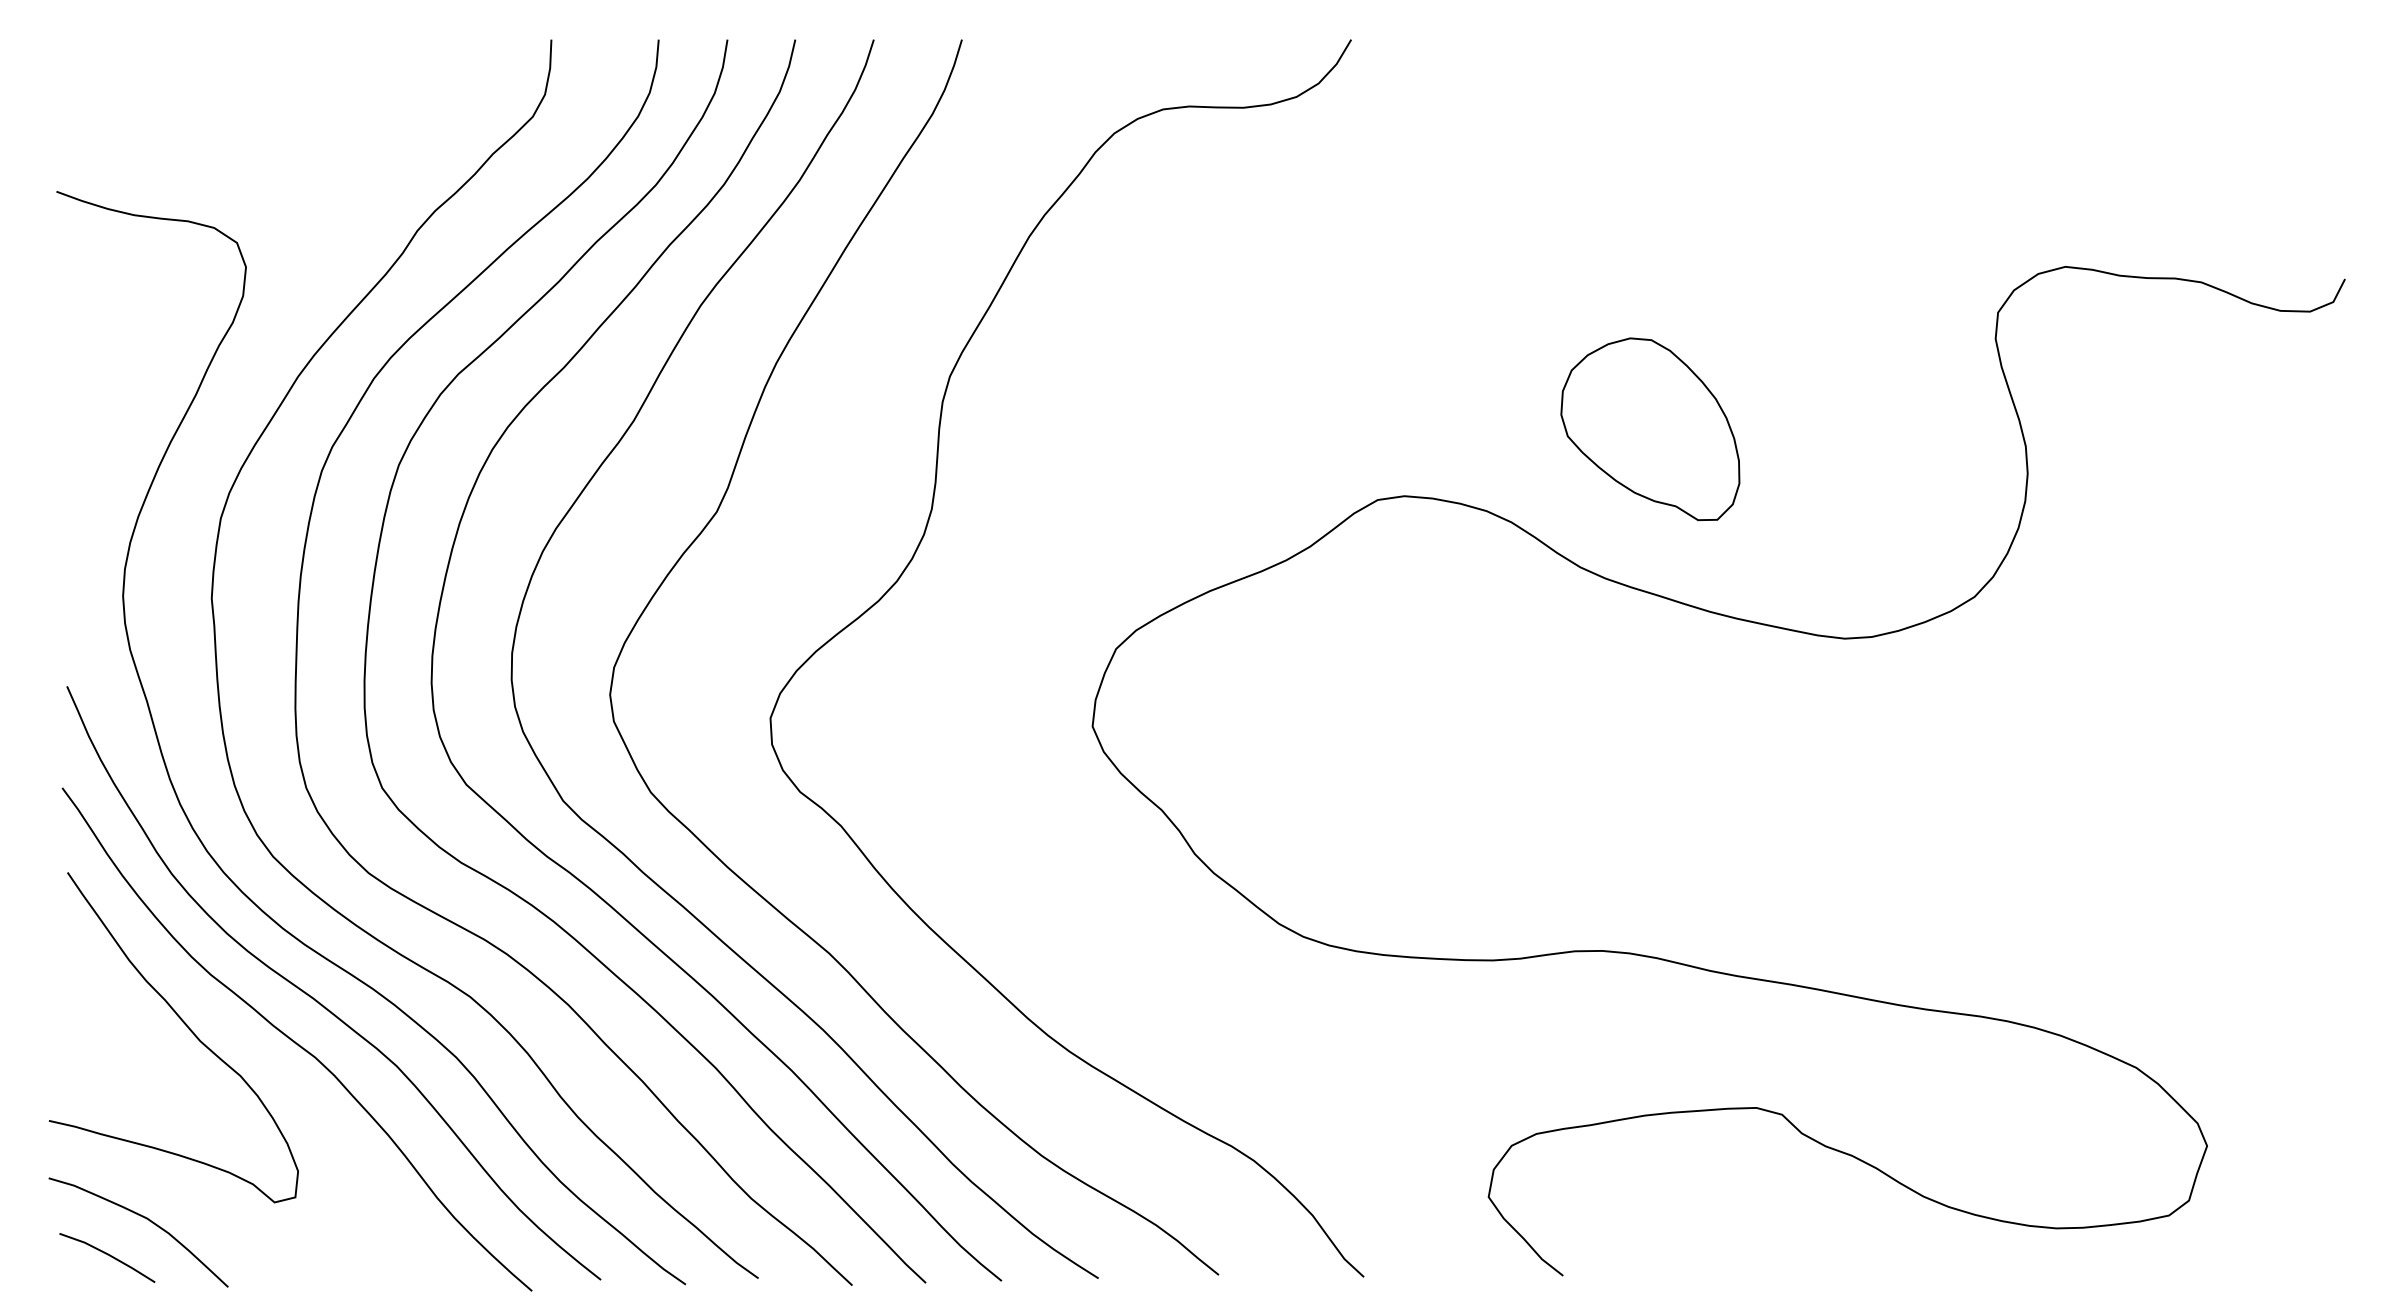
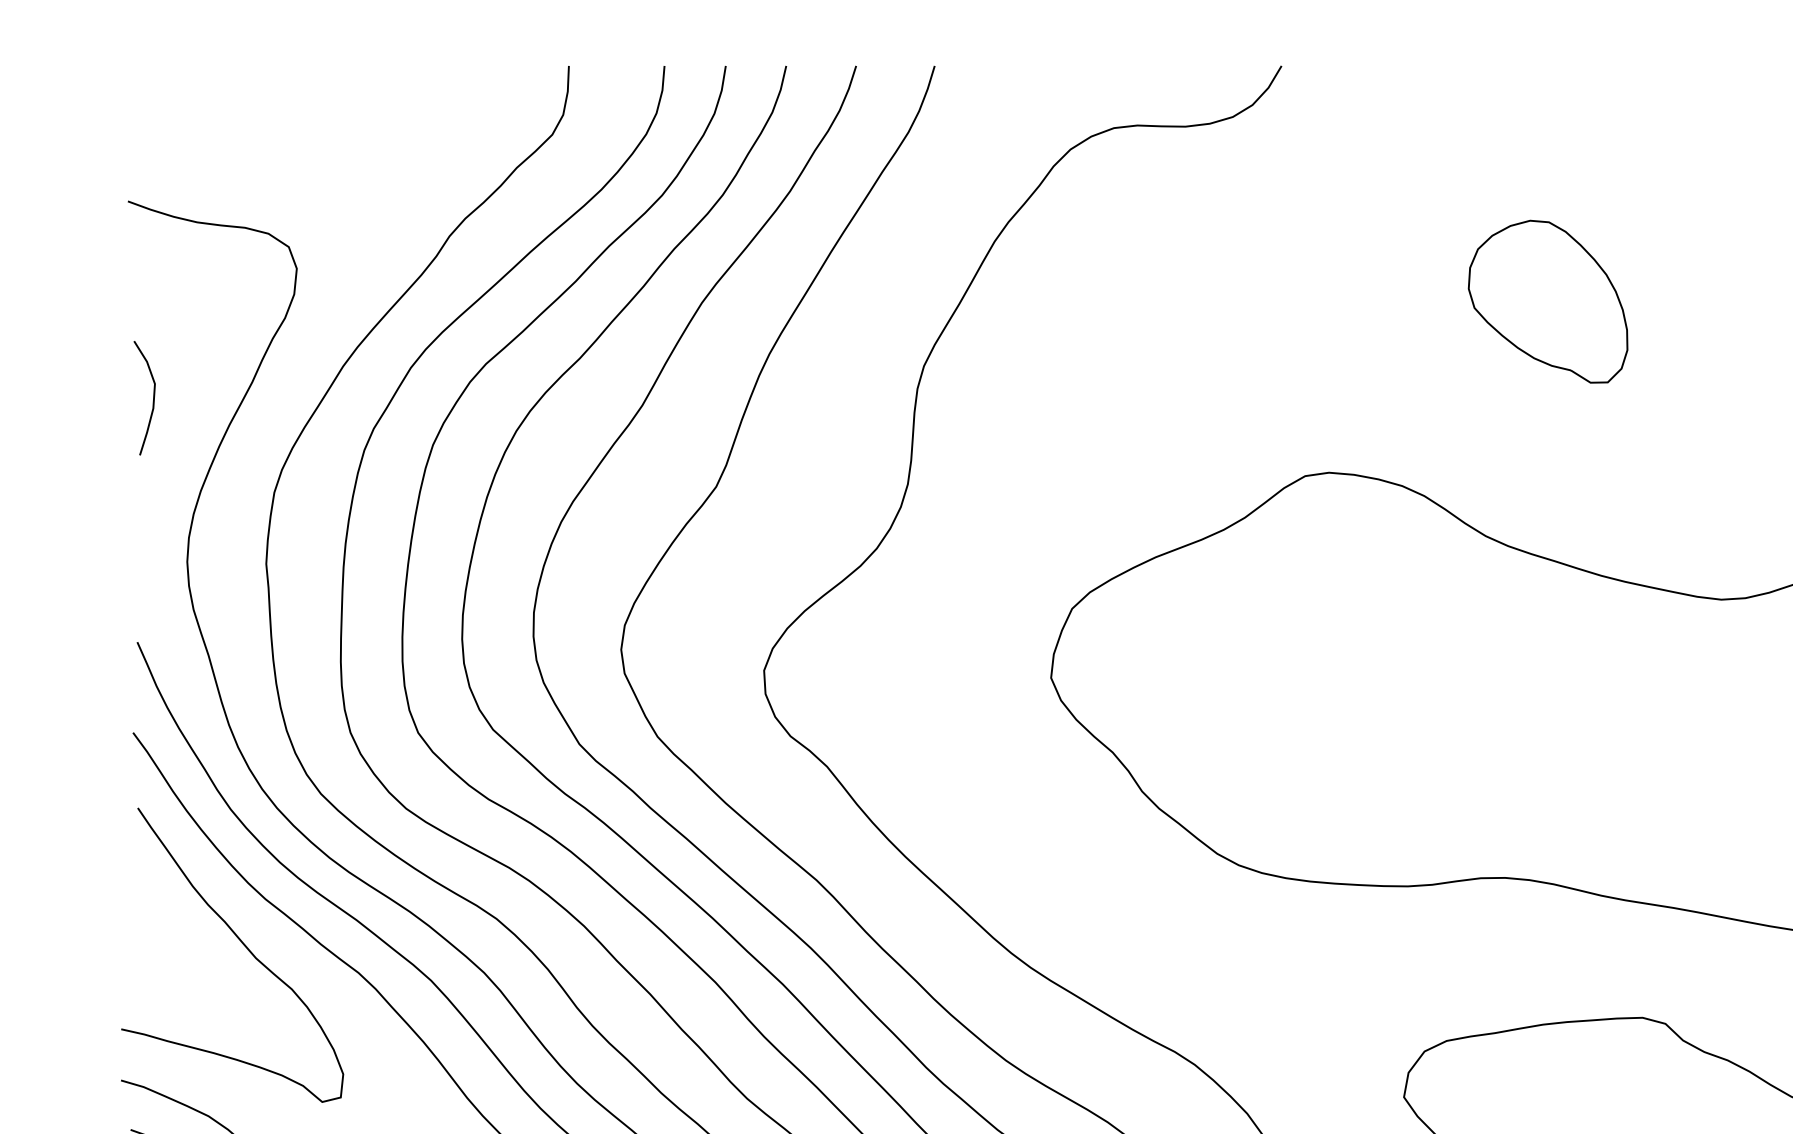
curve: (84, 412) -> (152, 398), added
part: (1650, 429) -> (1548, 301), moved

